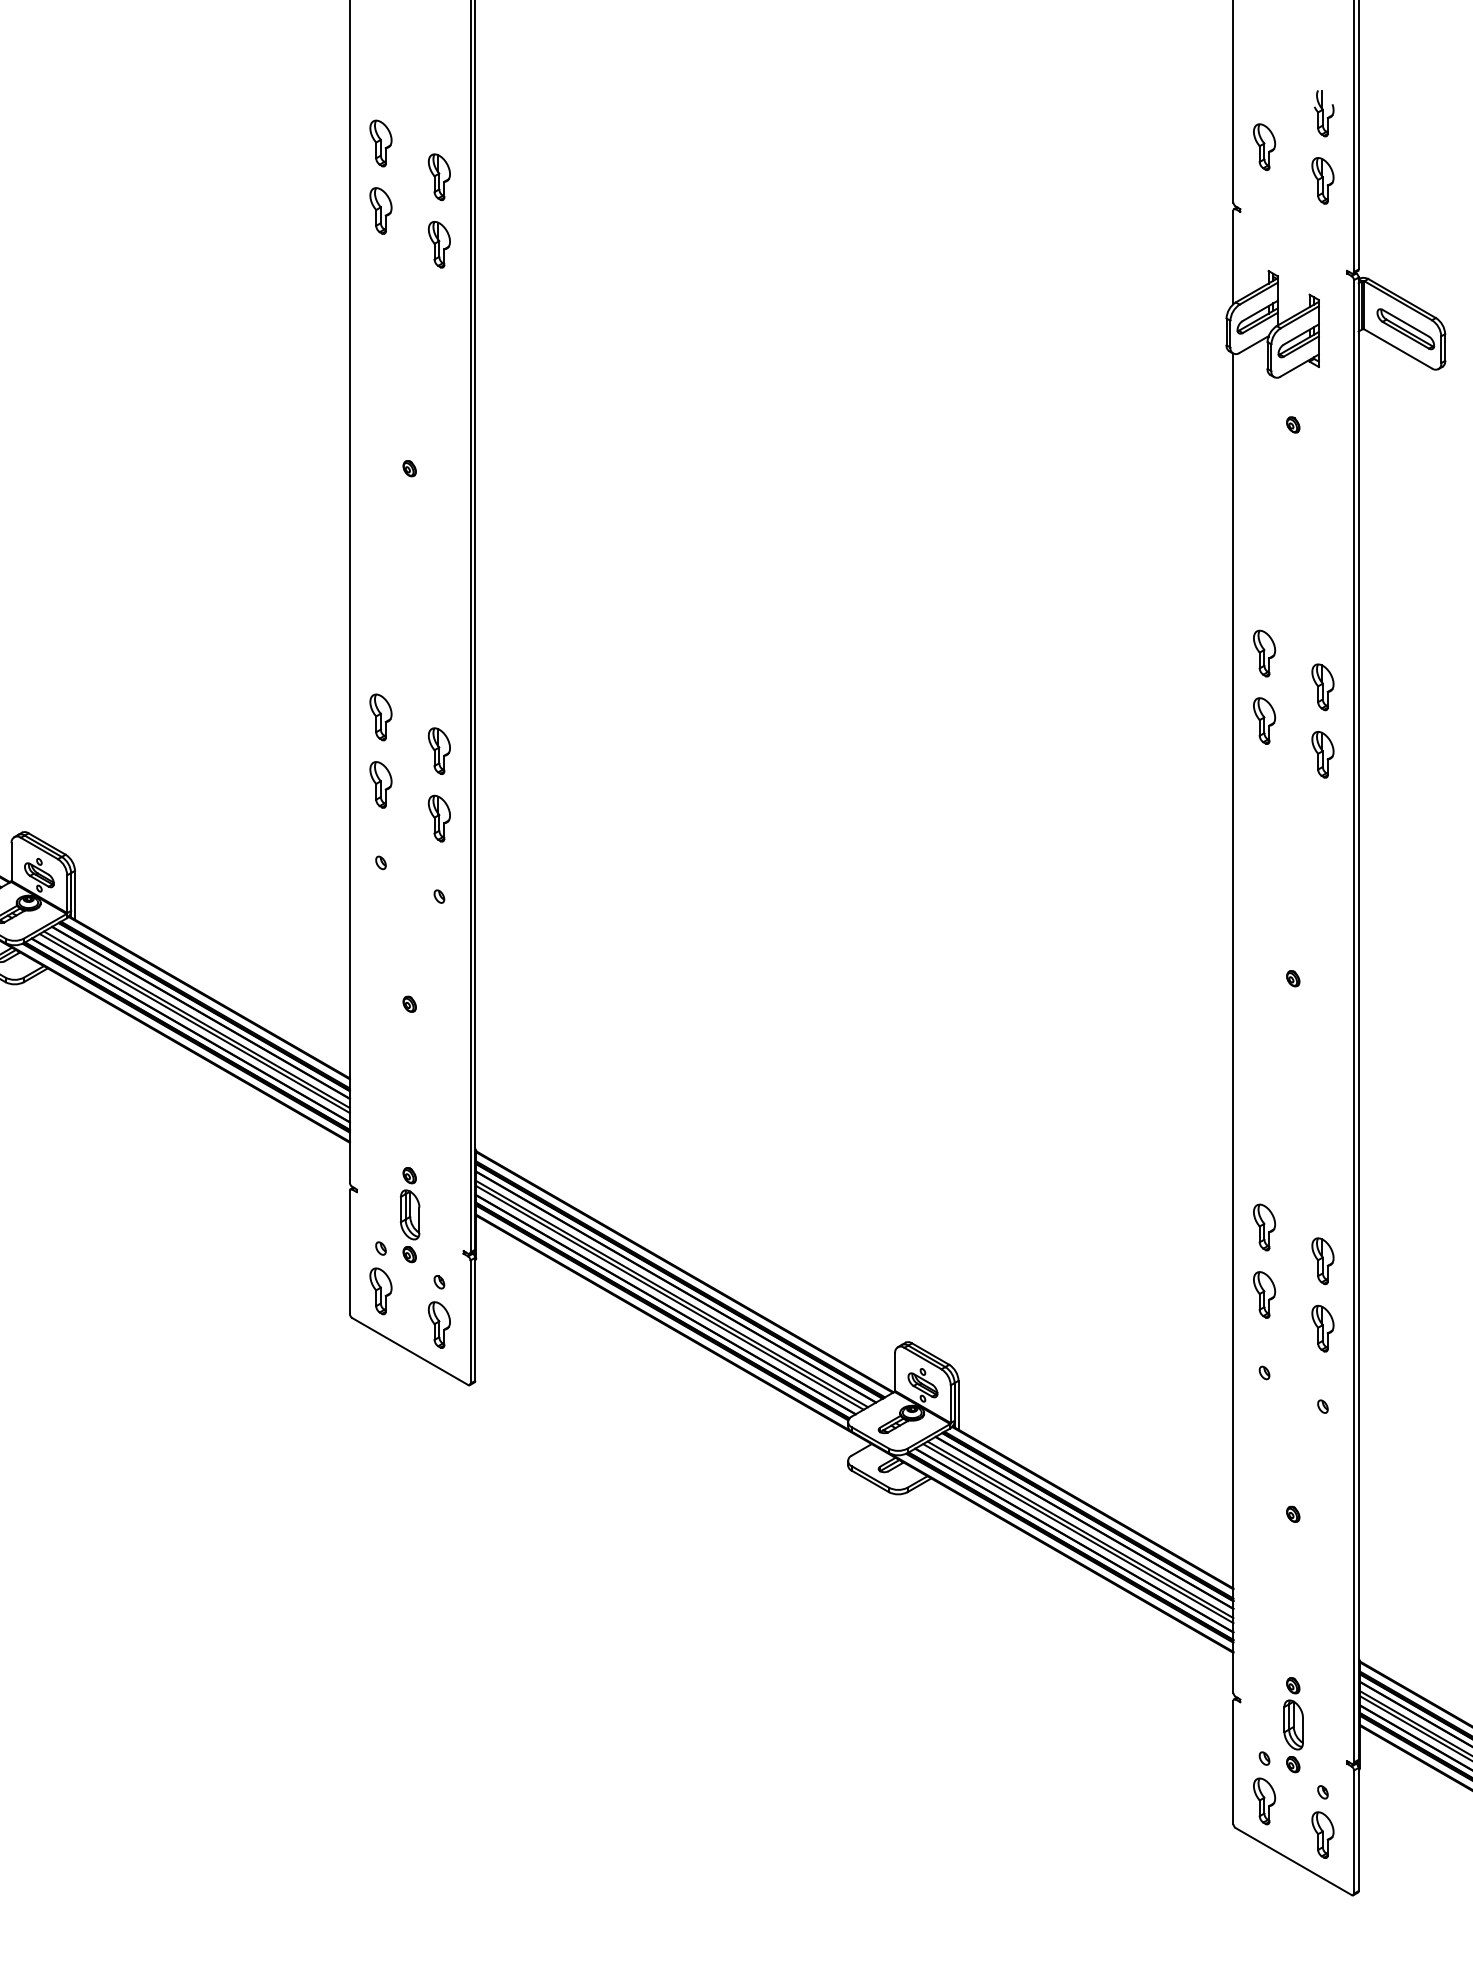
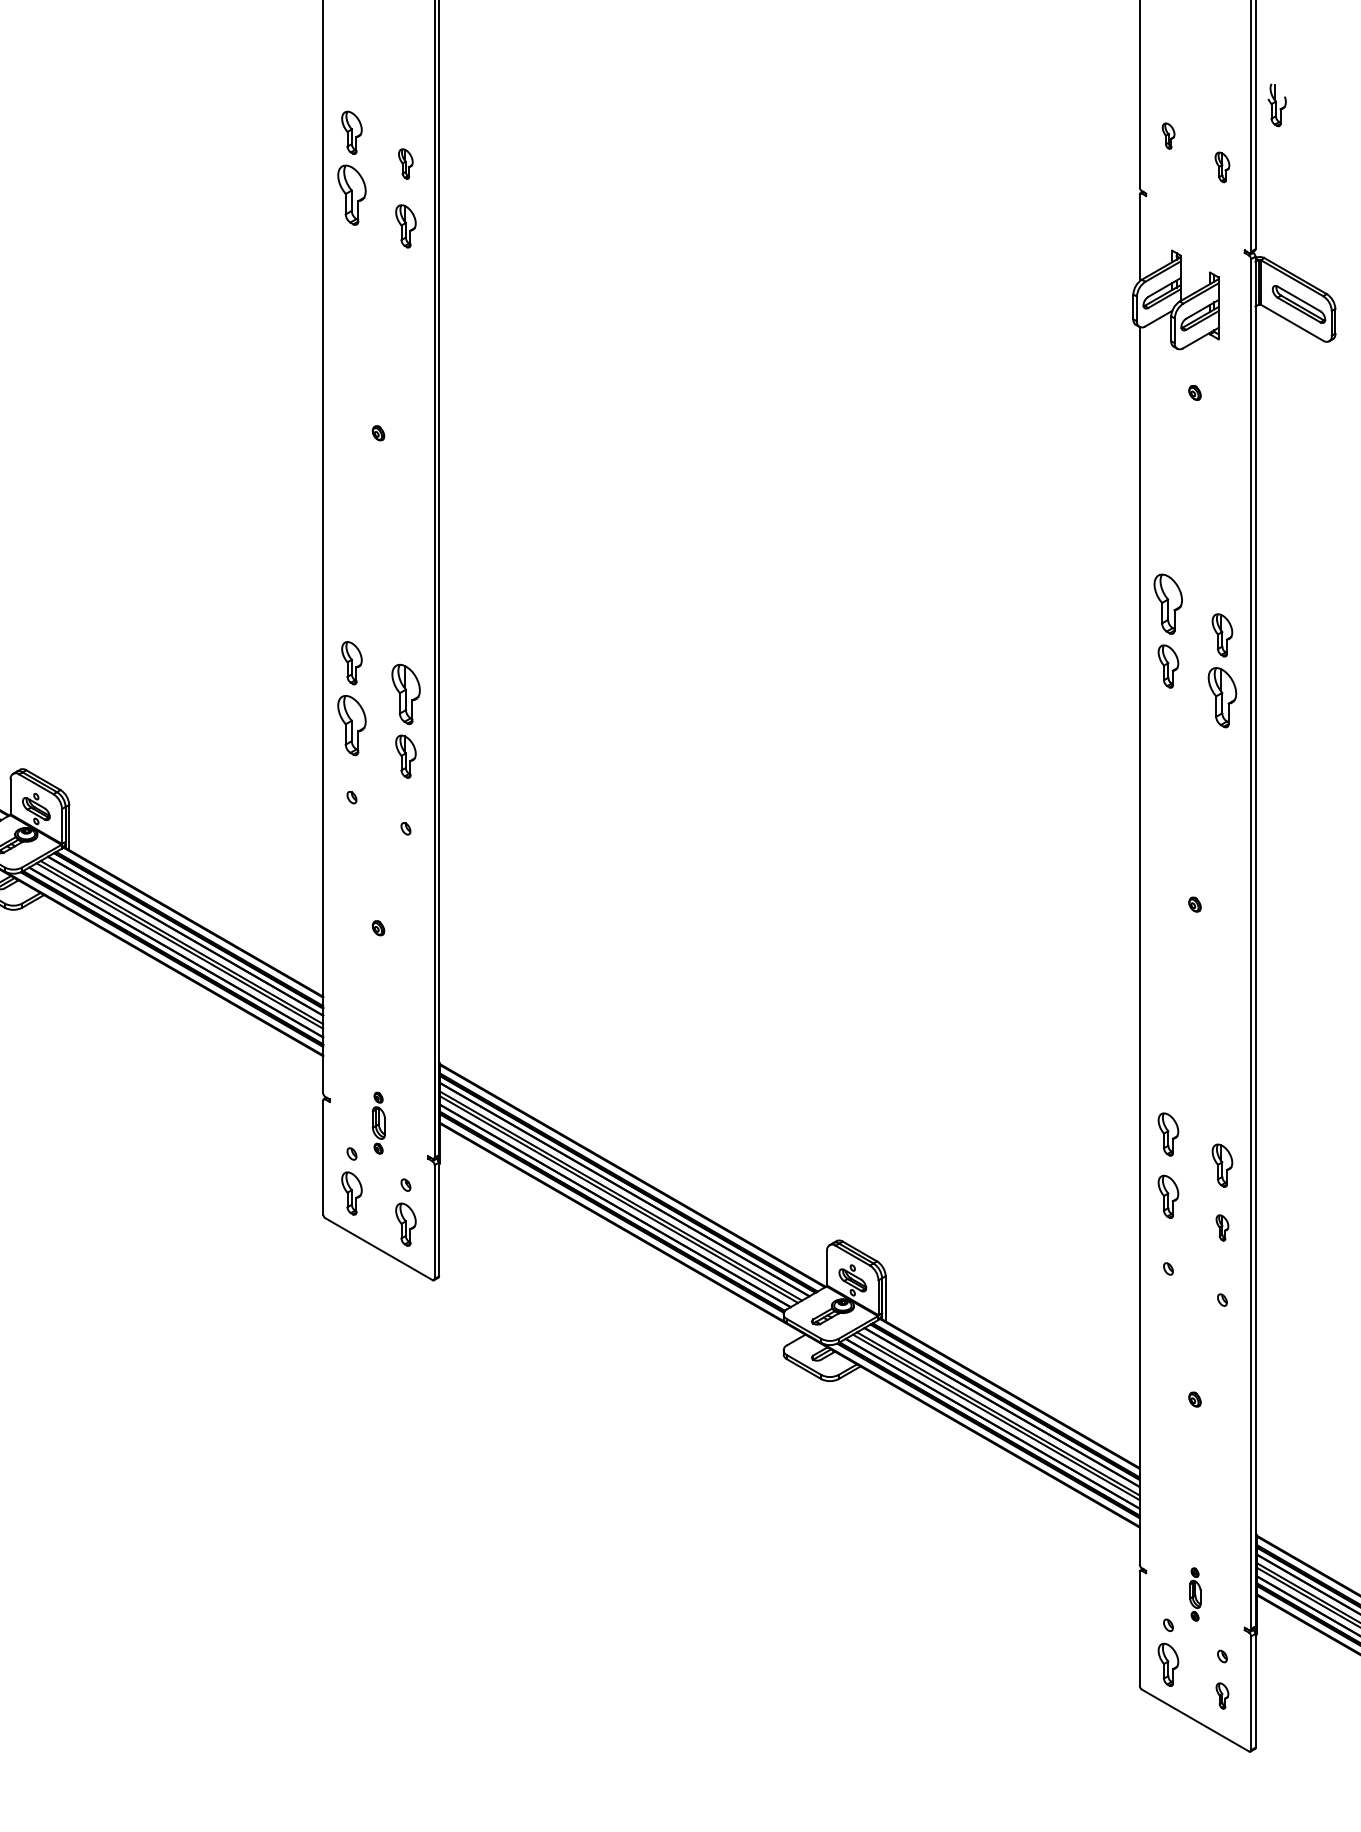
part: (1324, 113) -> (1277, 105), moved
part: (1264, 146) -> (1168, 135), size x0.6
part: (438, 177) -> (405, 164), size x0.7
part: (1322, 180) -> (1222, 167), size x0.7
part: (380, 210) -> (351, 194), size x1.4
part: (1264, 653) -> (1168, 604), size x1.4
part: (438, 750) -> (405, 693), size x1.4
part: (1322, 754) -> (1222, 697), size x1.4
part: (380, 784) -> (351, 725), size x1.4
part: (409, 1215) -> (378, 1123), size x0.7
part: (1322, 1328) -> (1222, 1227), size x0.6
part: (1293, 1725) -> (1195, 1594), size x0.6
part: (1322, 1834) -> (1222, 1695), size x0.6

